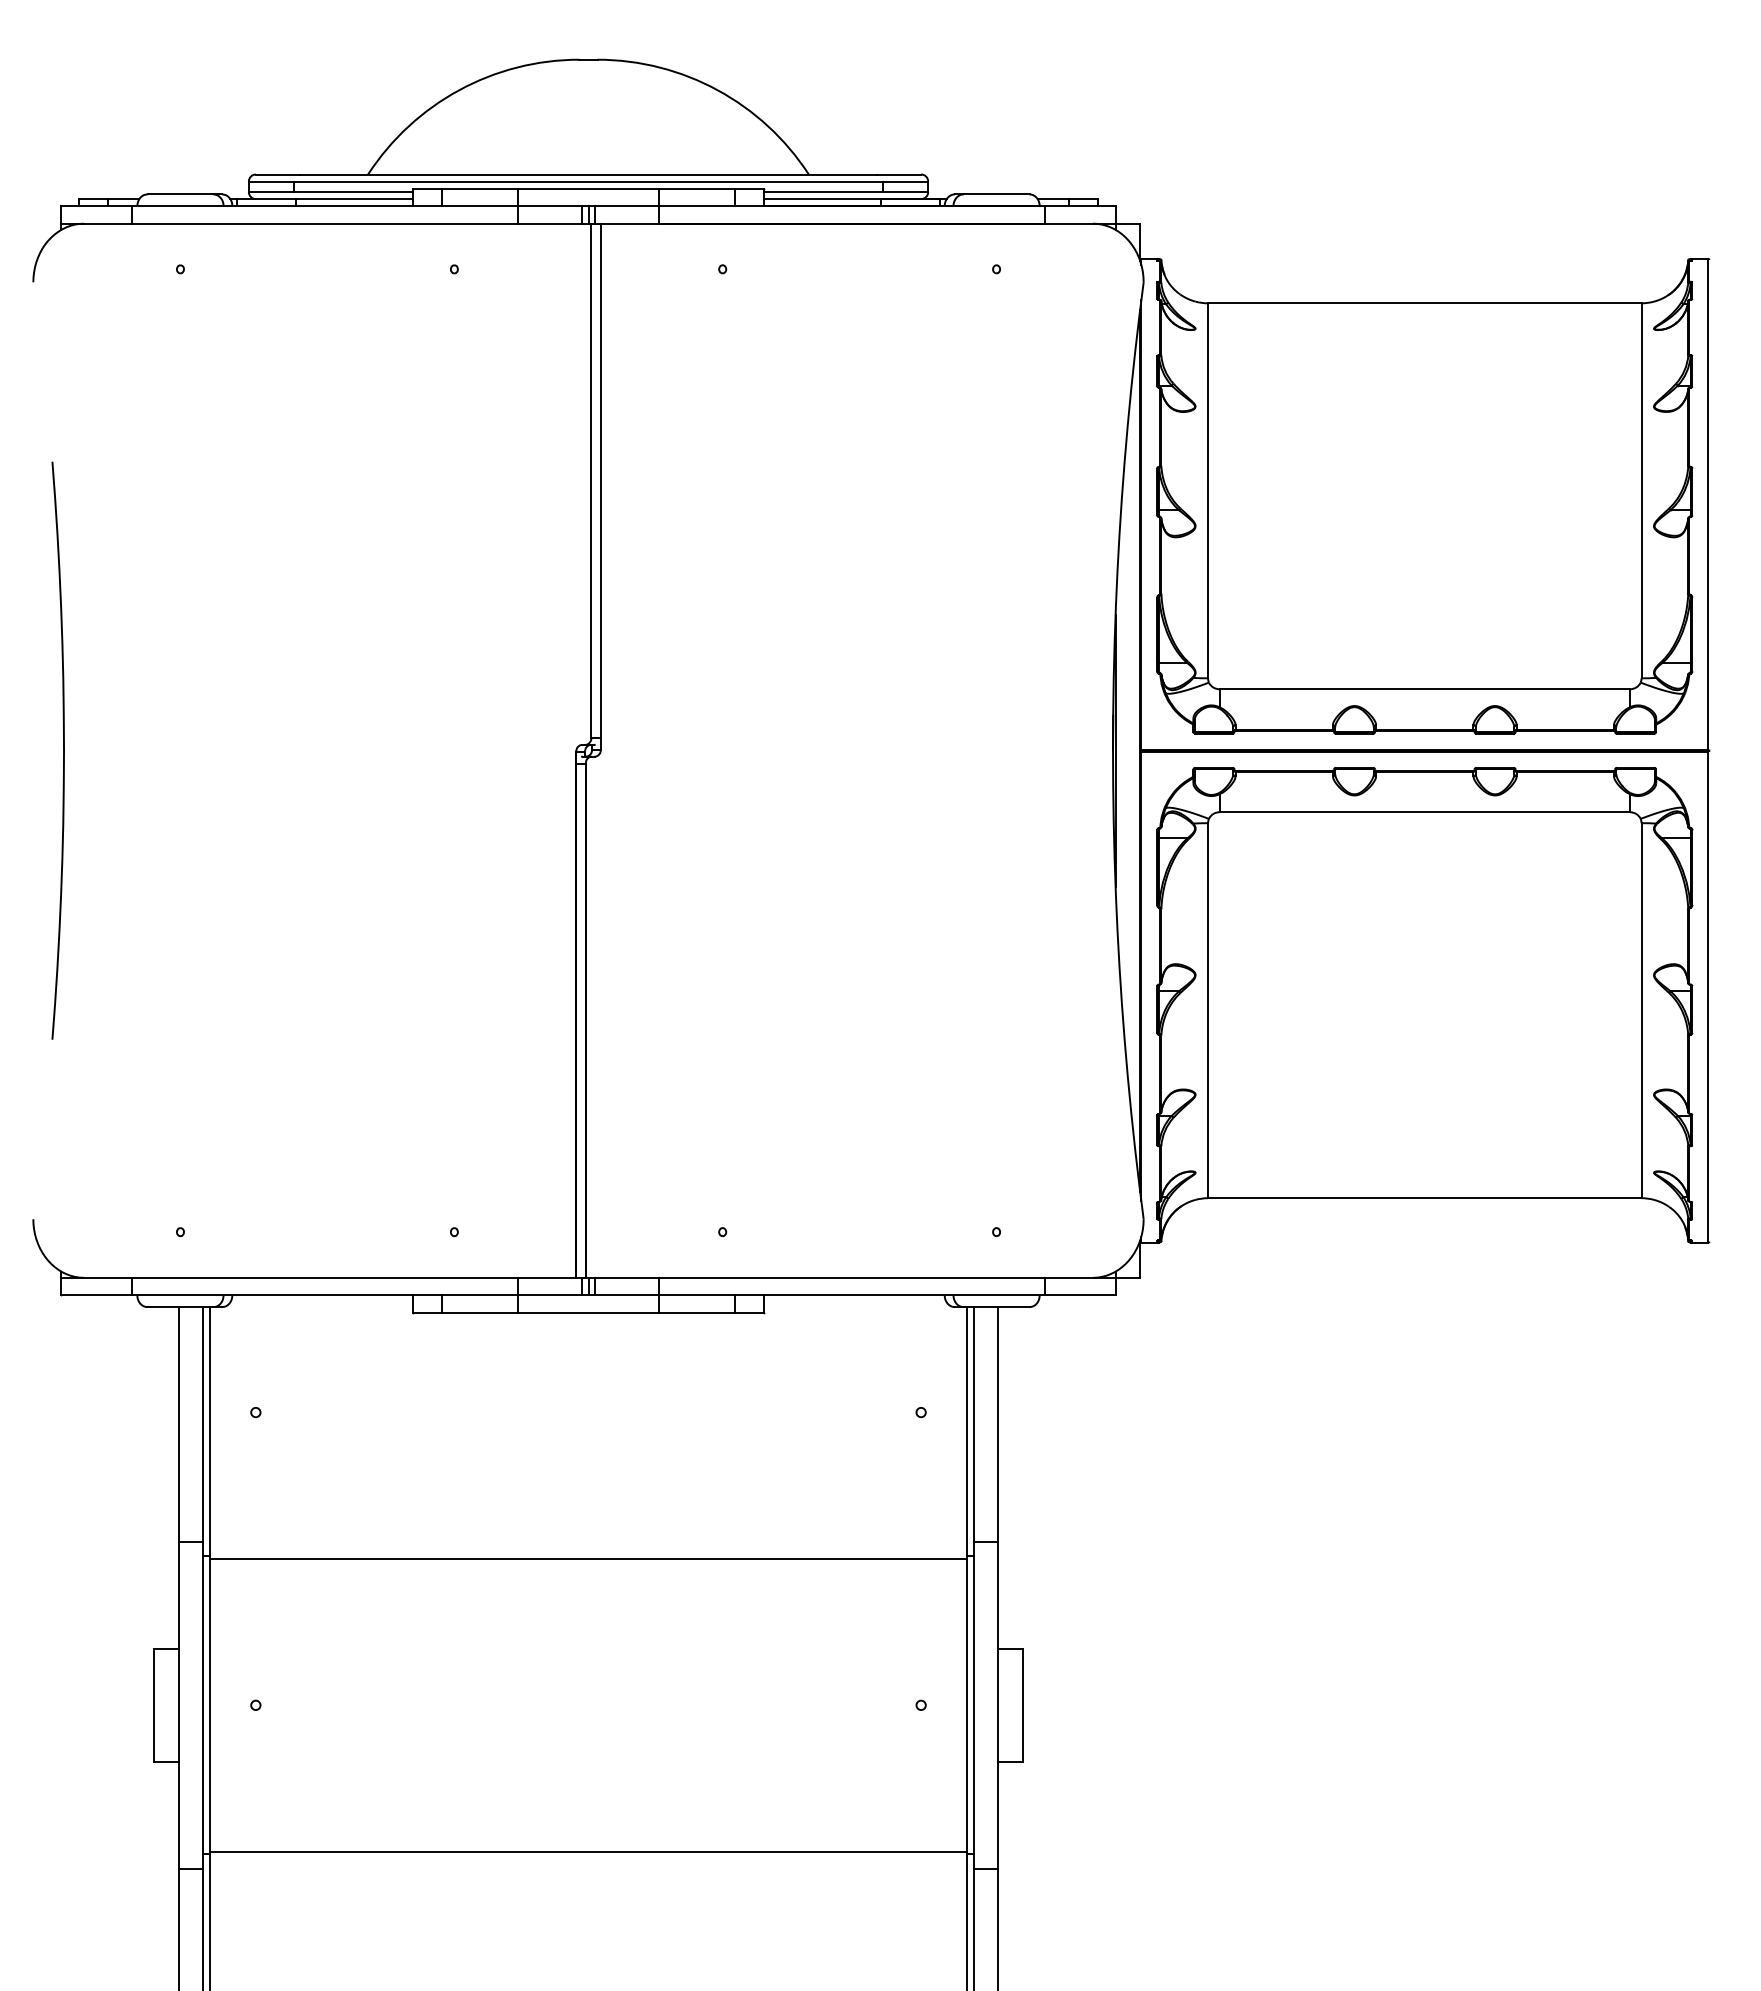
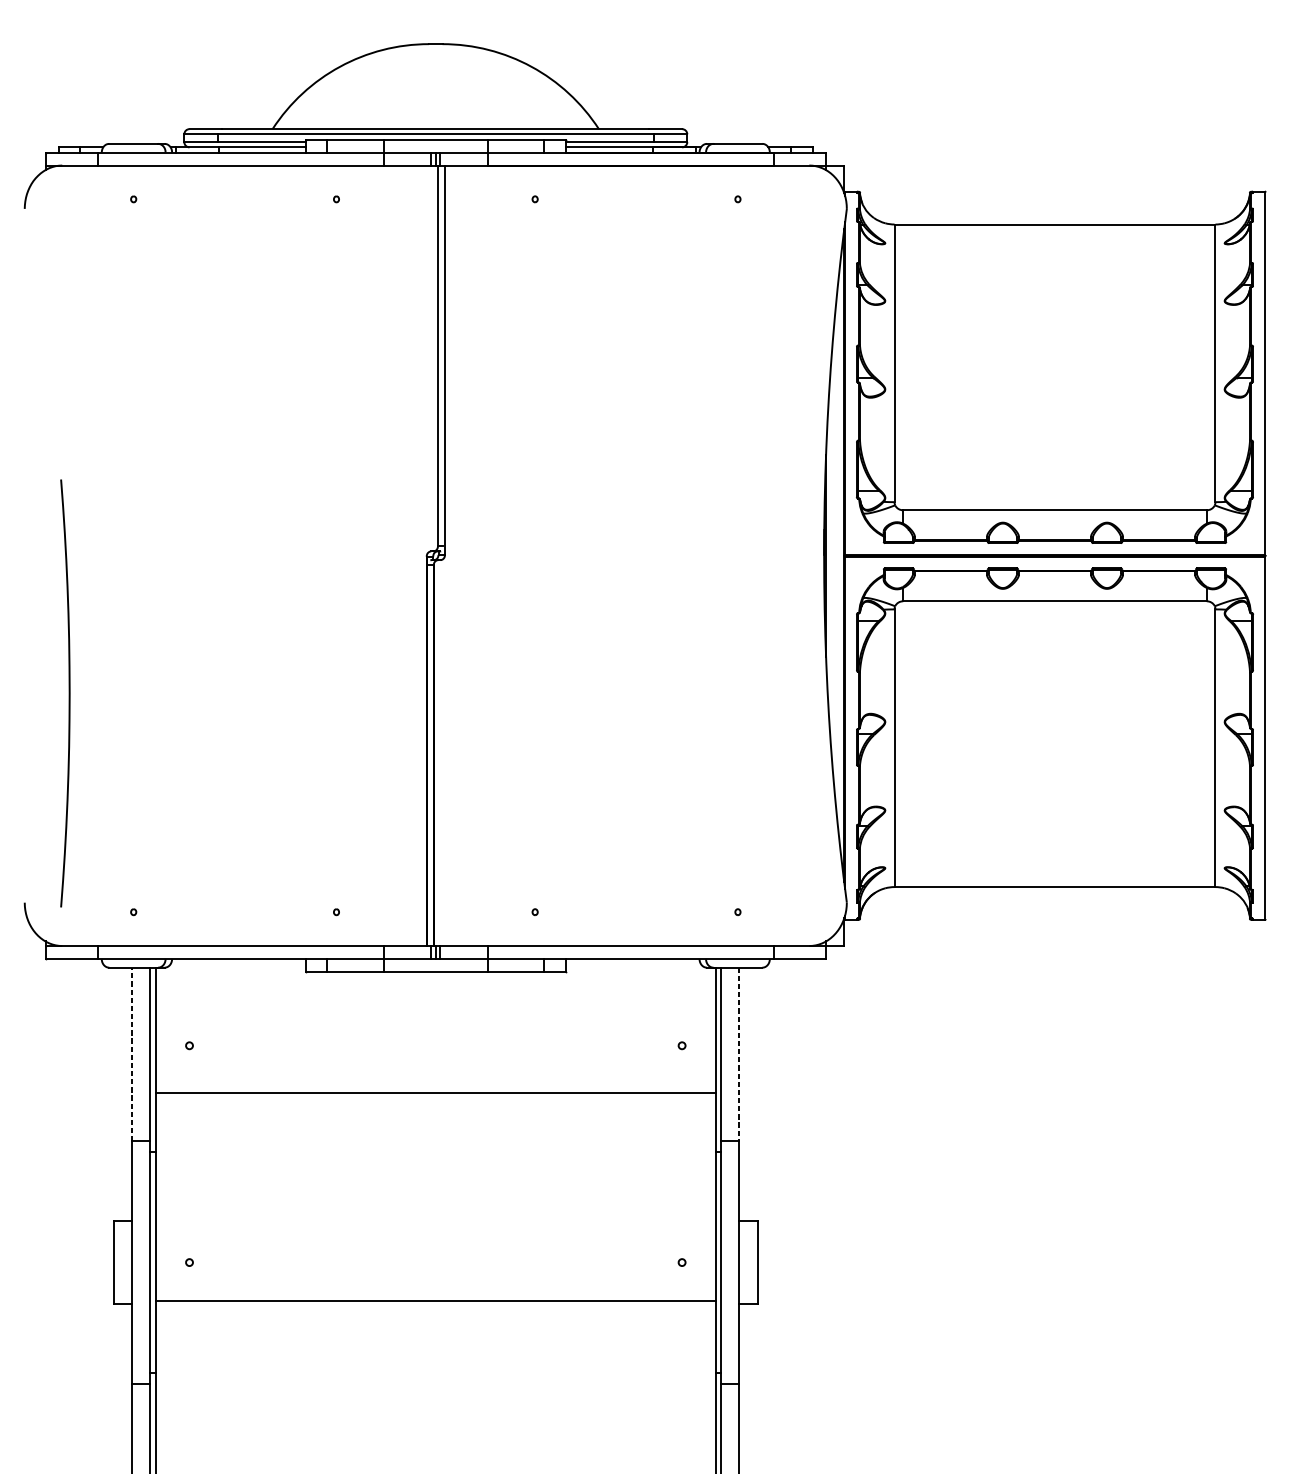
curve: (63, 750) -> (69, 693), moved
line: (178, 1423) -> (132, 1053), solid -> dashed
line: (998, 1424) -> (739, 1054), solid -> dashed
line: (588, 1558) -> (435, 1092), moved
line: (588, 1851) -> (435, 1301), moved

